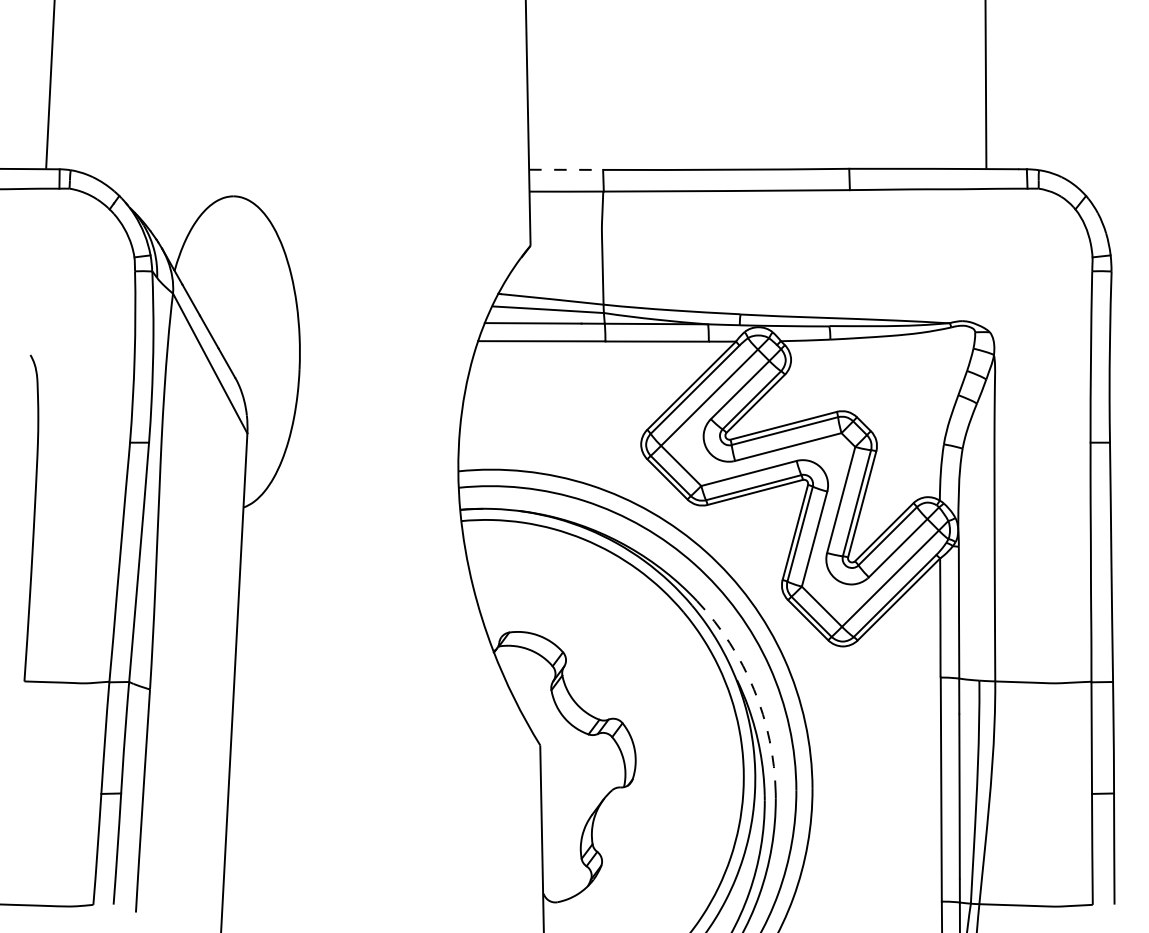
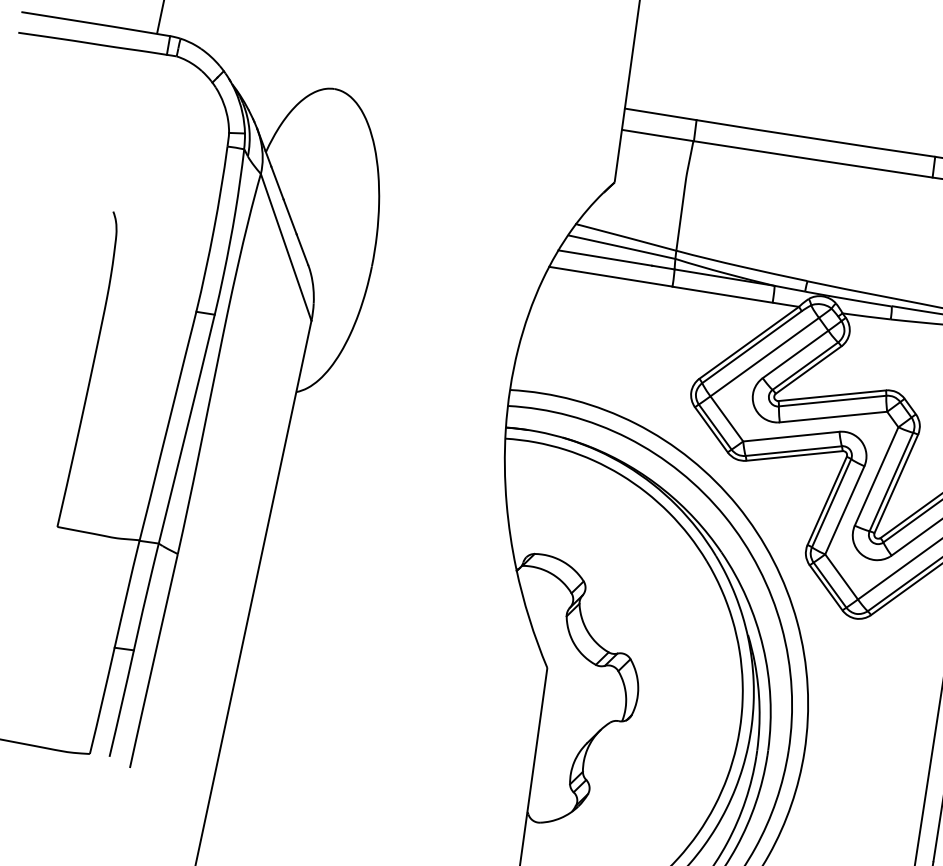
line: (565, 169) -> (660, 113), dashed -> solid
arc: (754, 689) -> (763, 646), dashed -> solid

